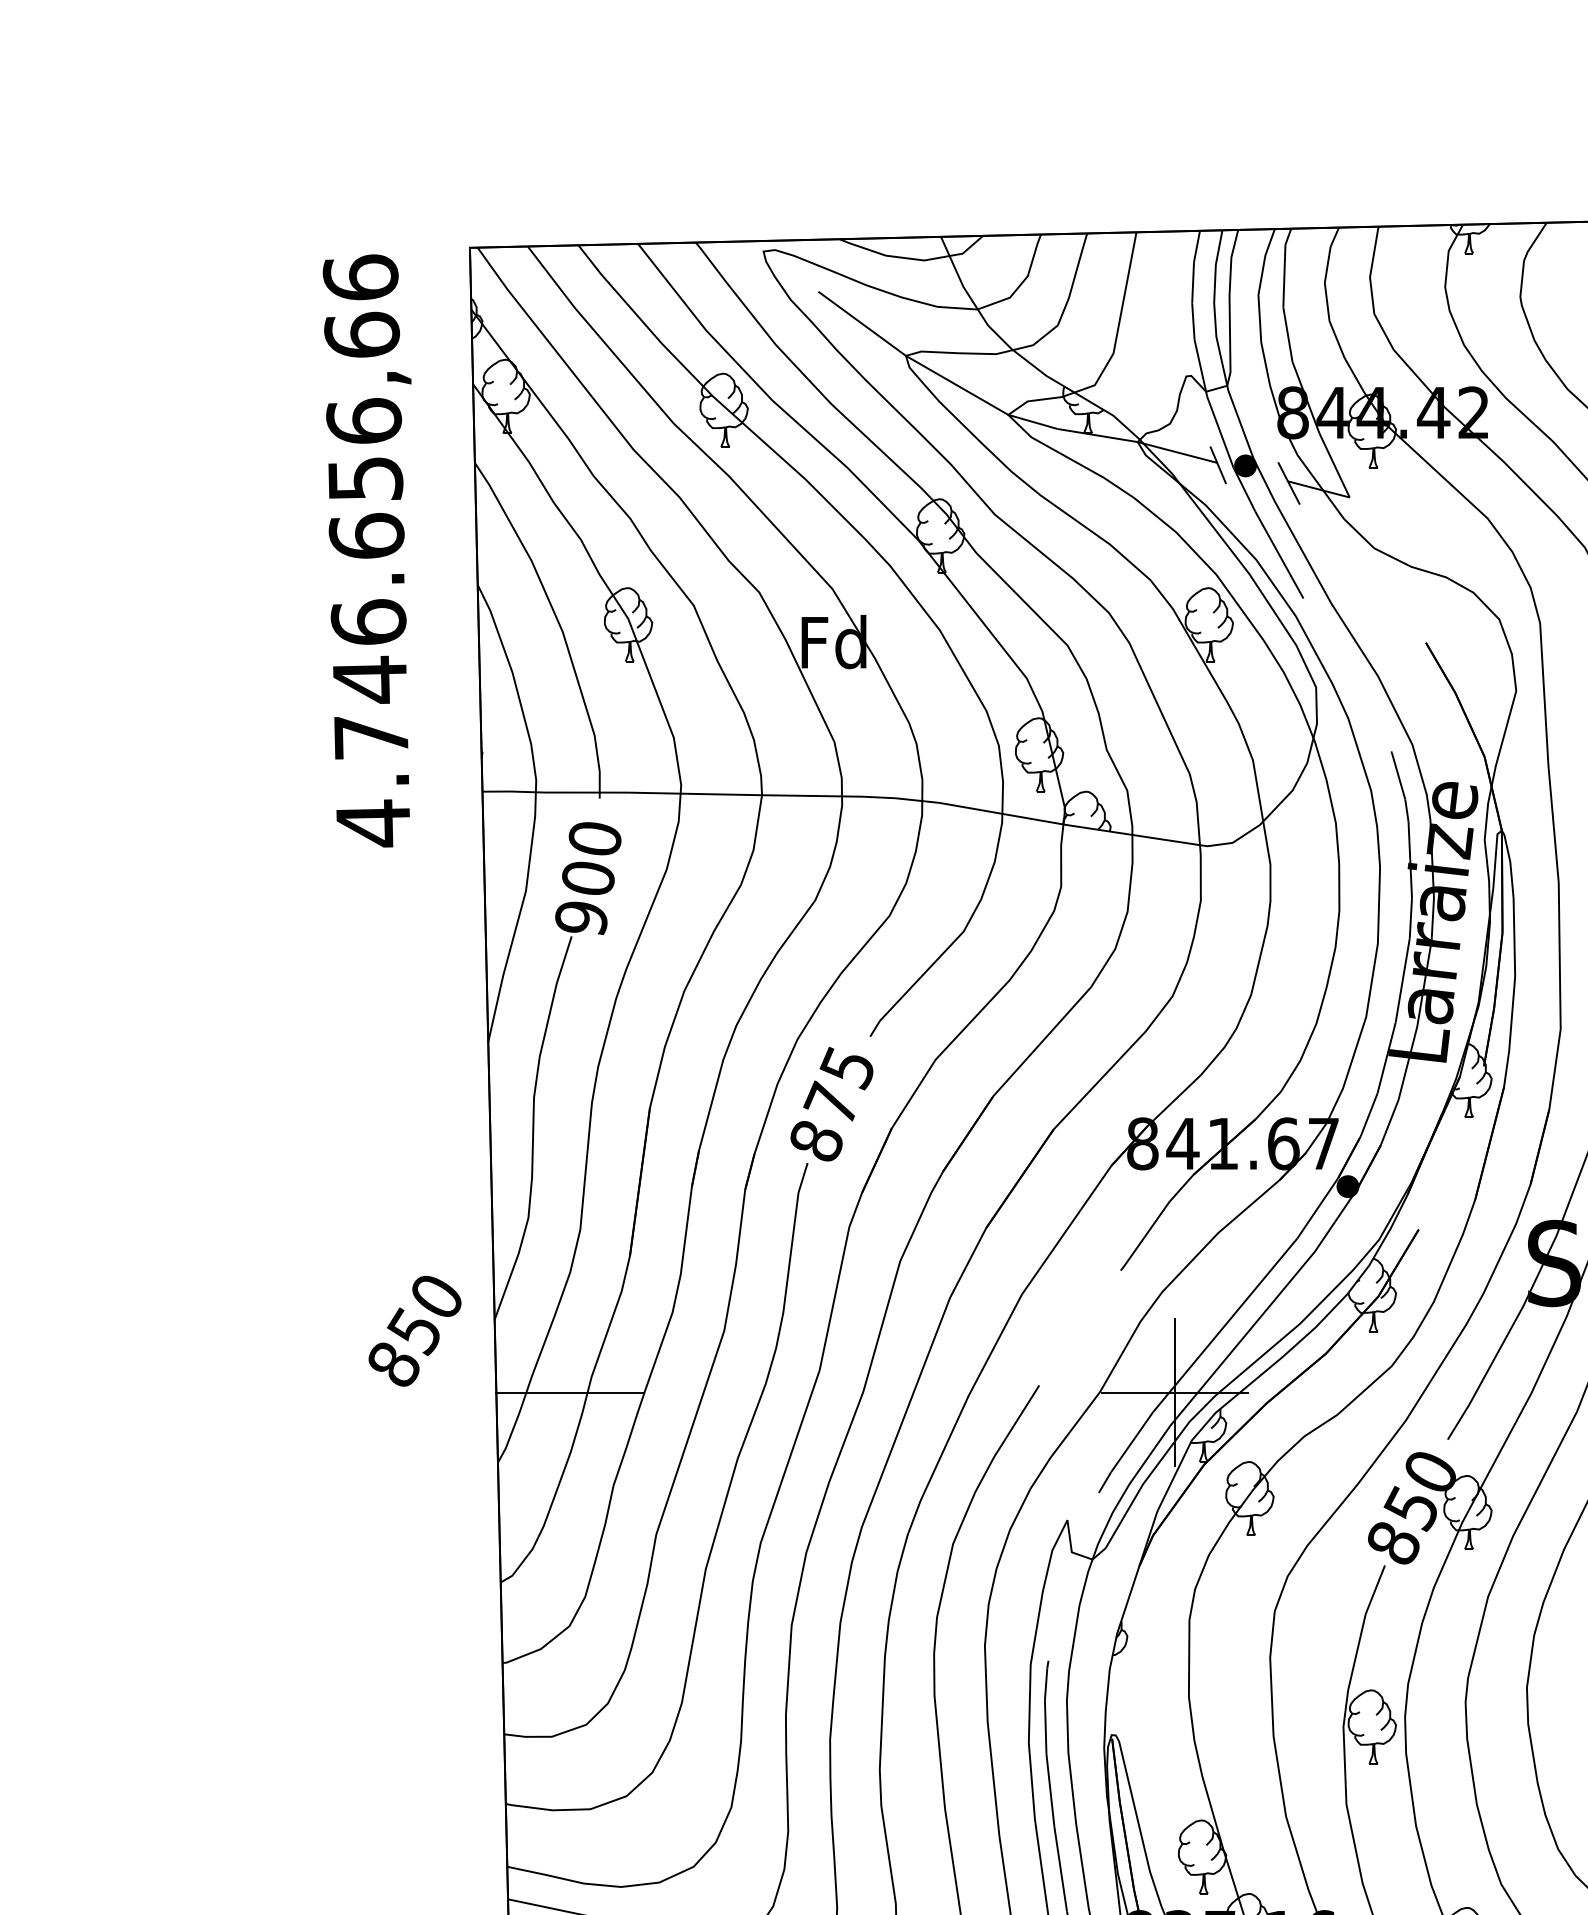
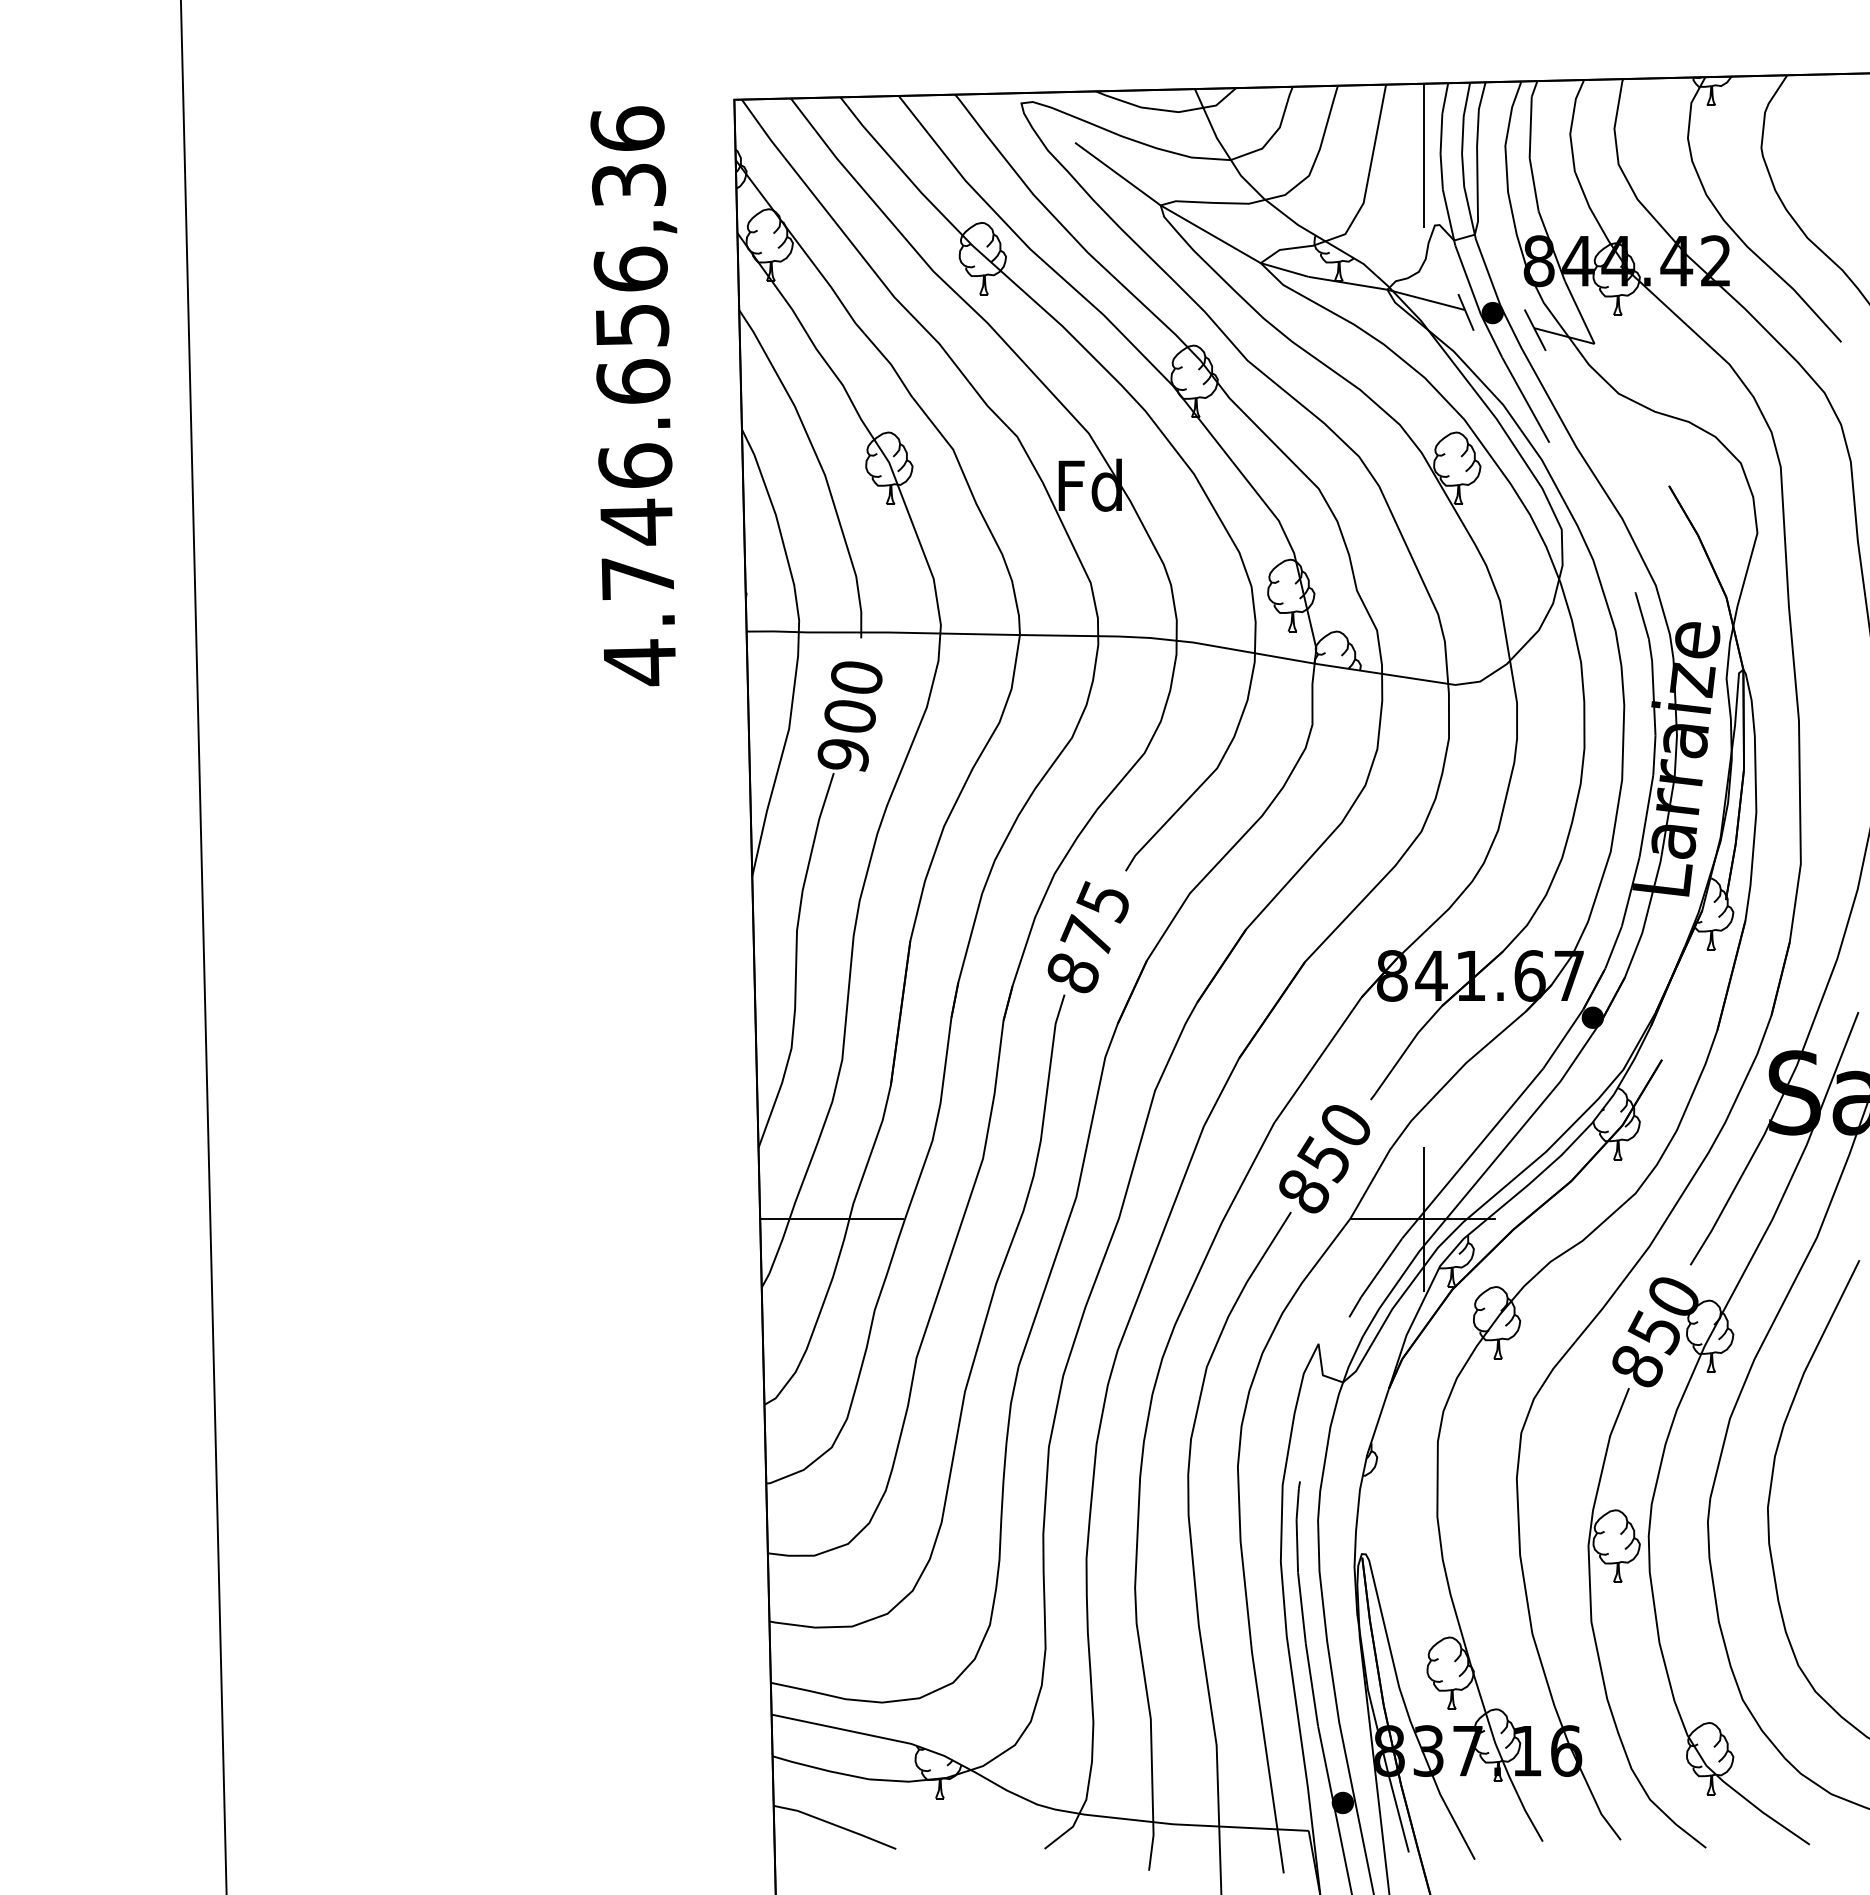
line: (1174, 303) -> (1423, 154), added
text: (361, 334) -> (628, 184), 4.746.656,66 -> 4.746.656,36
text: (414, 1331) -> (1324, 1159), moved

